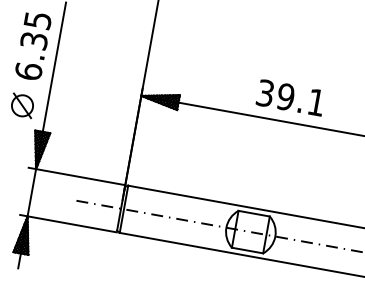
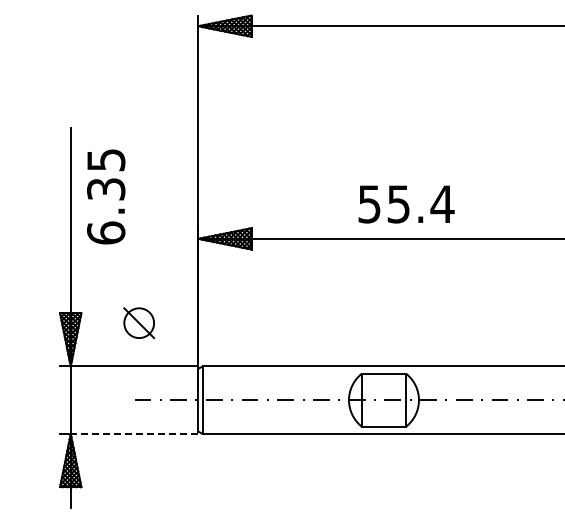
text: (33, 45) -> (106, 196), moved
text: (291, 98) -> (406, 204), 39.1 -> 55.4
part: (22, 106) -> (139, 323), moved
line: (72, 224) -> (134, 433), solid -> dashed

